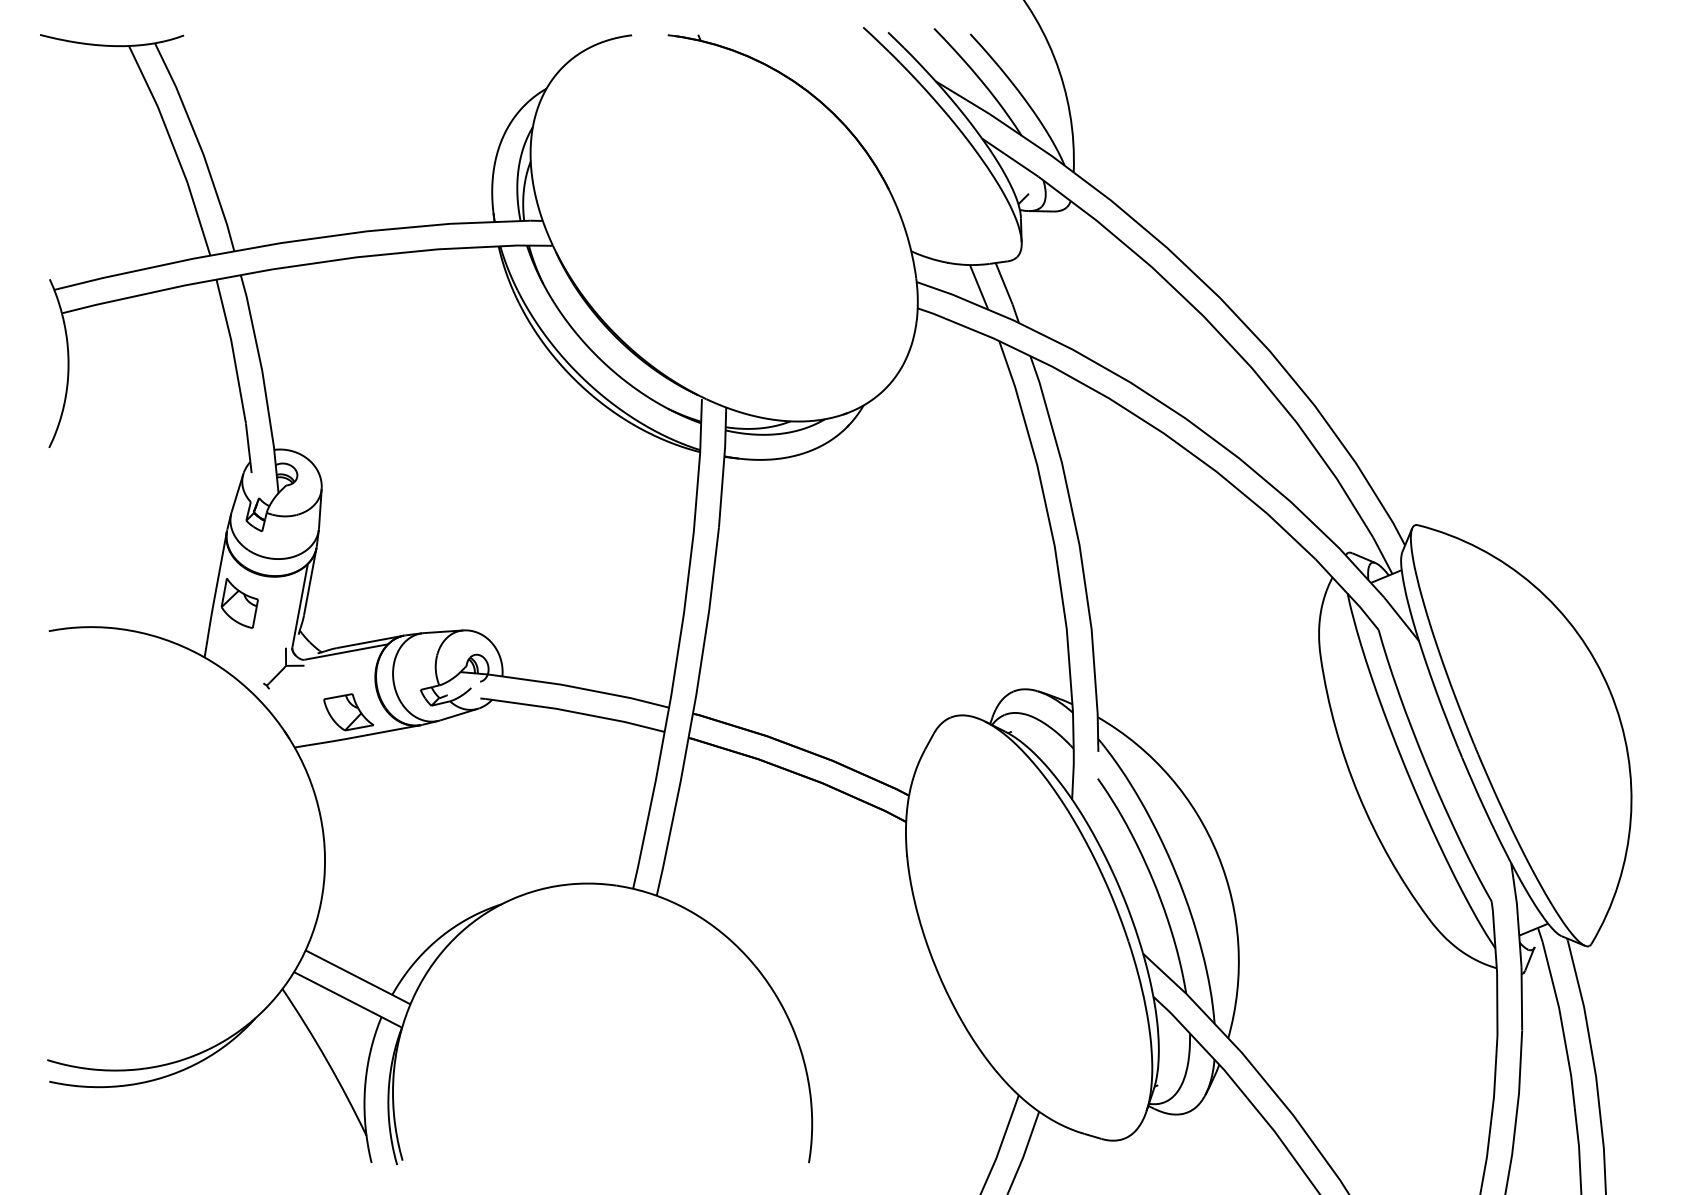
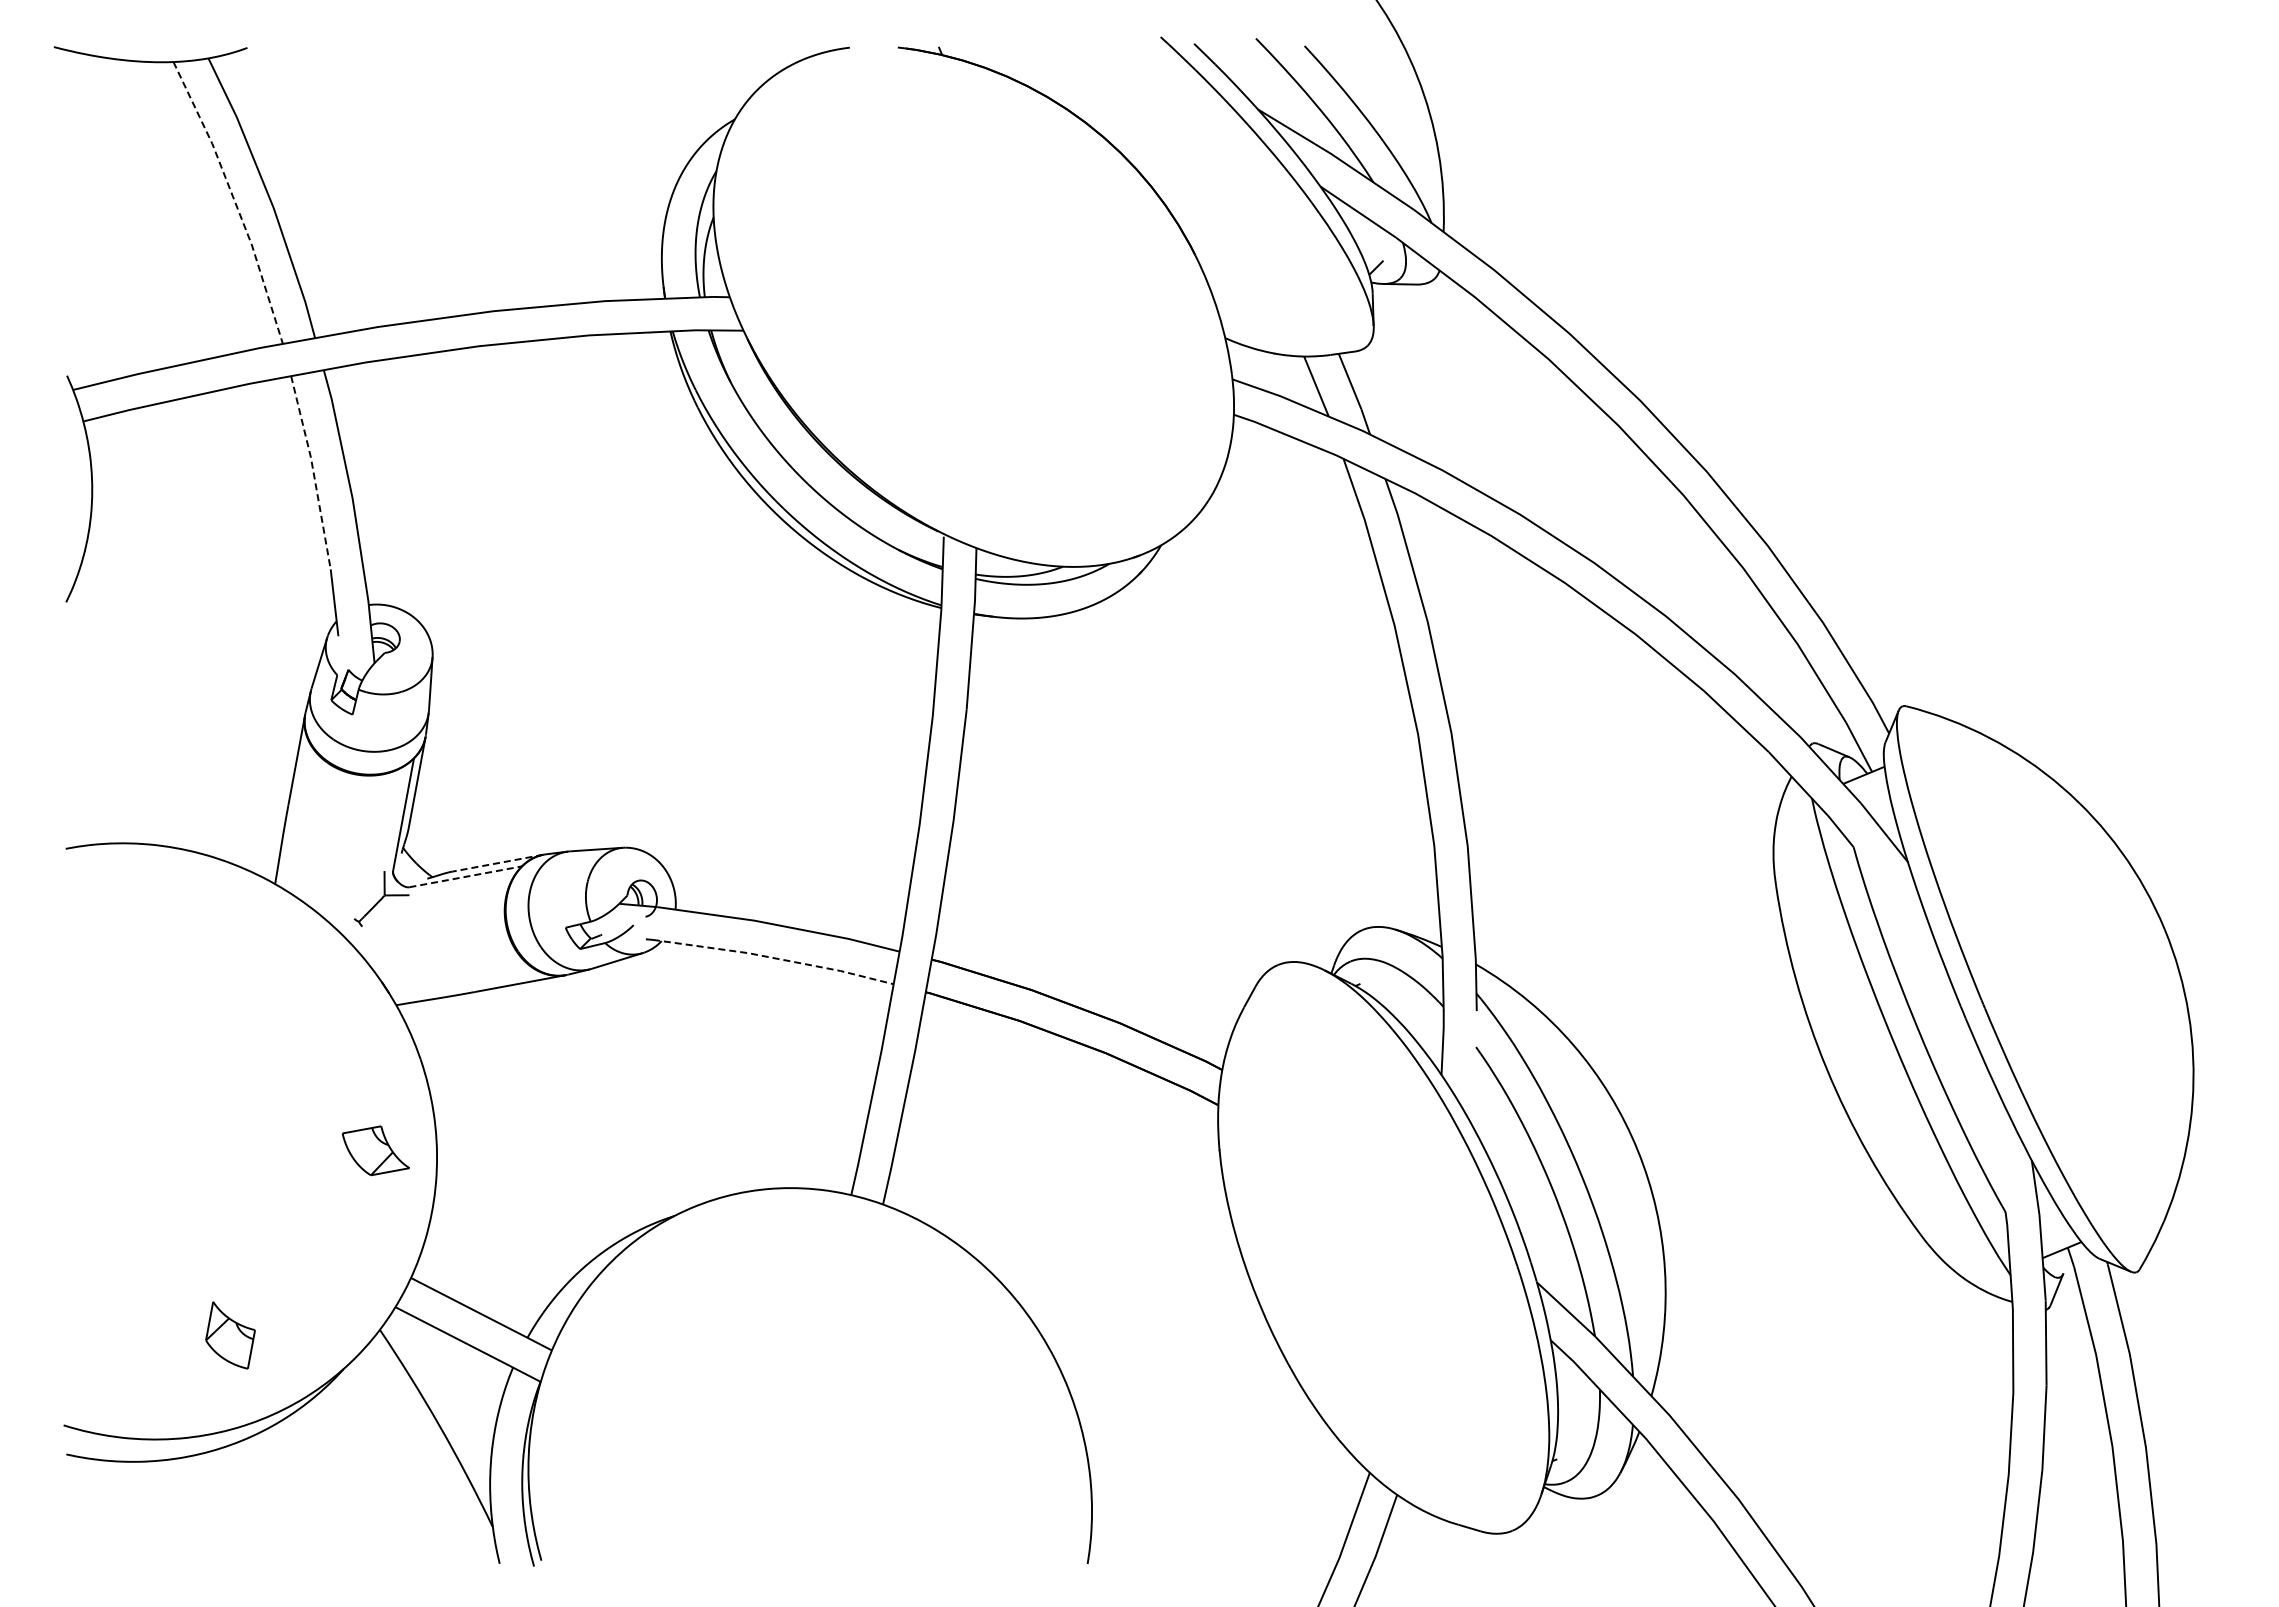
line: (174, 148) -> (234, 200), solid -> dashed
line: (233, 351) -> (313, 472), solid -> dashed
part: (239, 603) -> (230, 1335), moved
line: (369, 642) -> (497, 863), solid -> dashed
line: (346, 651) -> (466, 876), solid -> dashed
part: (348, 712) -> (375, 1150), moved
line: (576, 712) -> (774, 958), solid -> dashed

